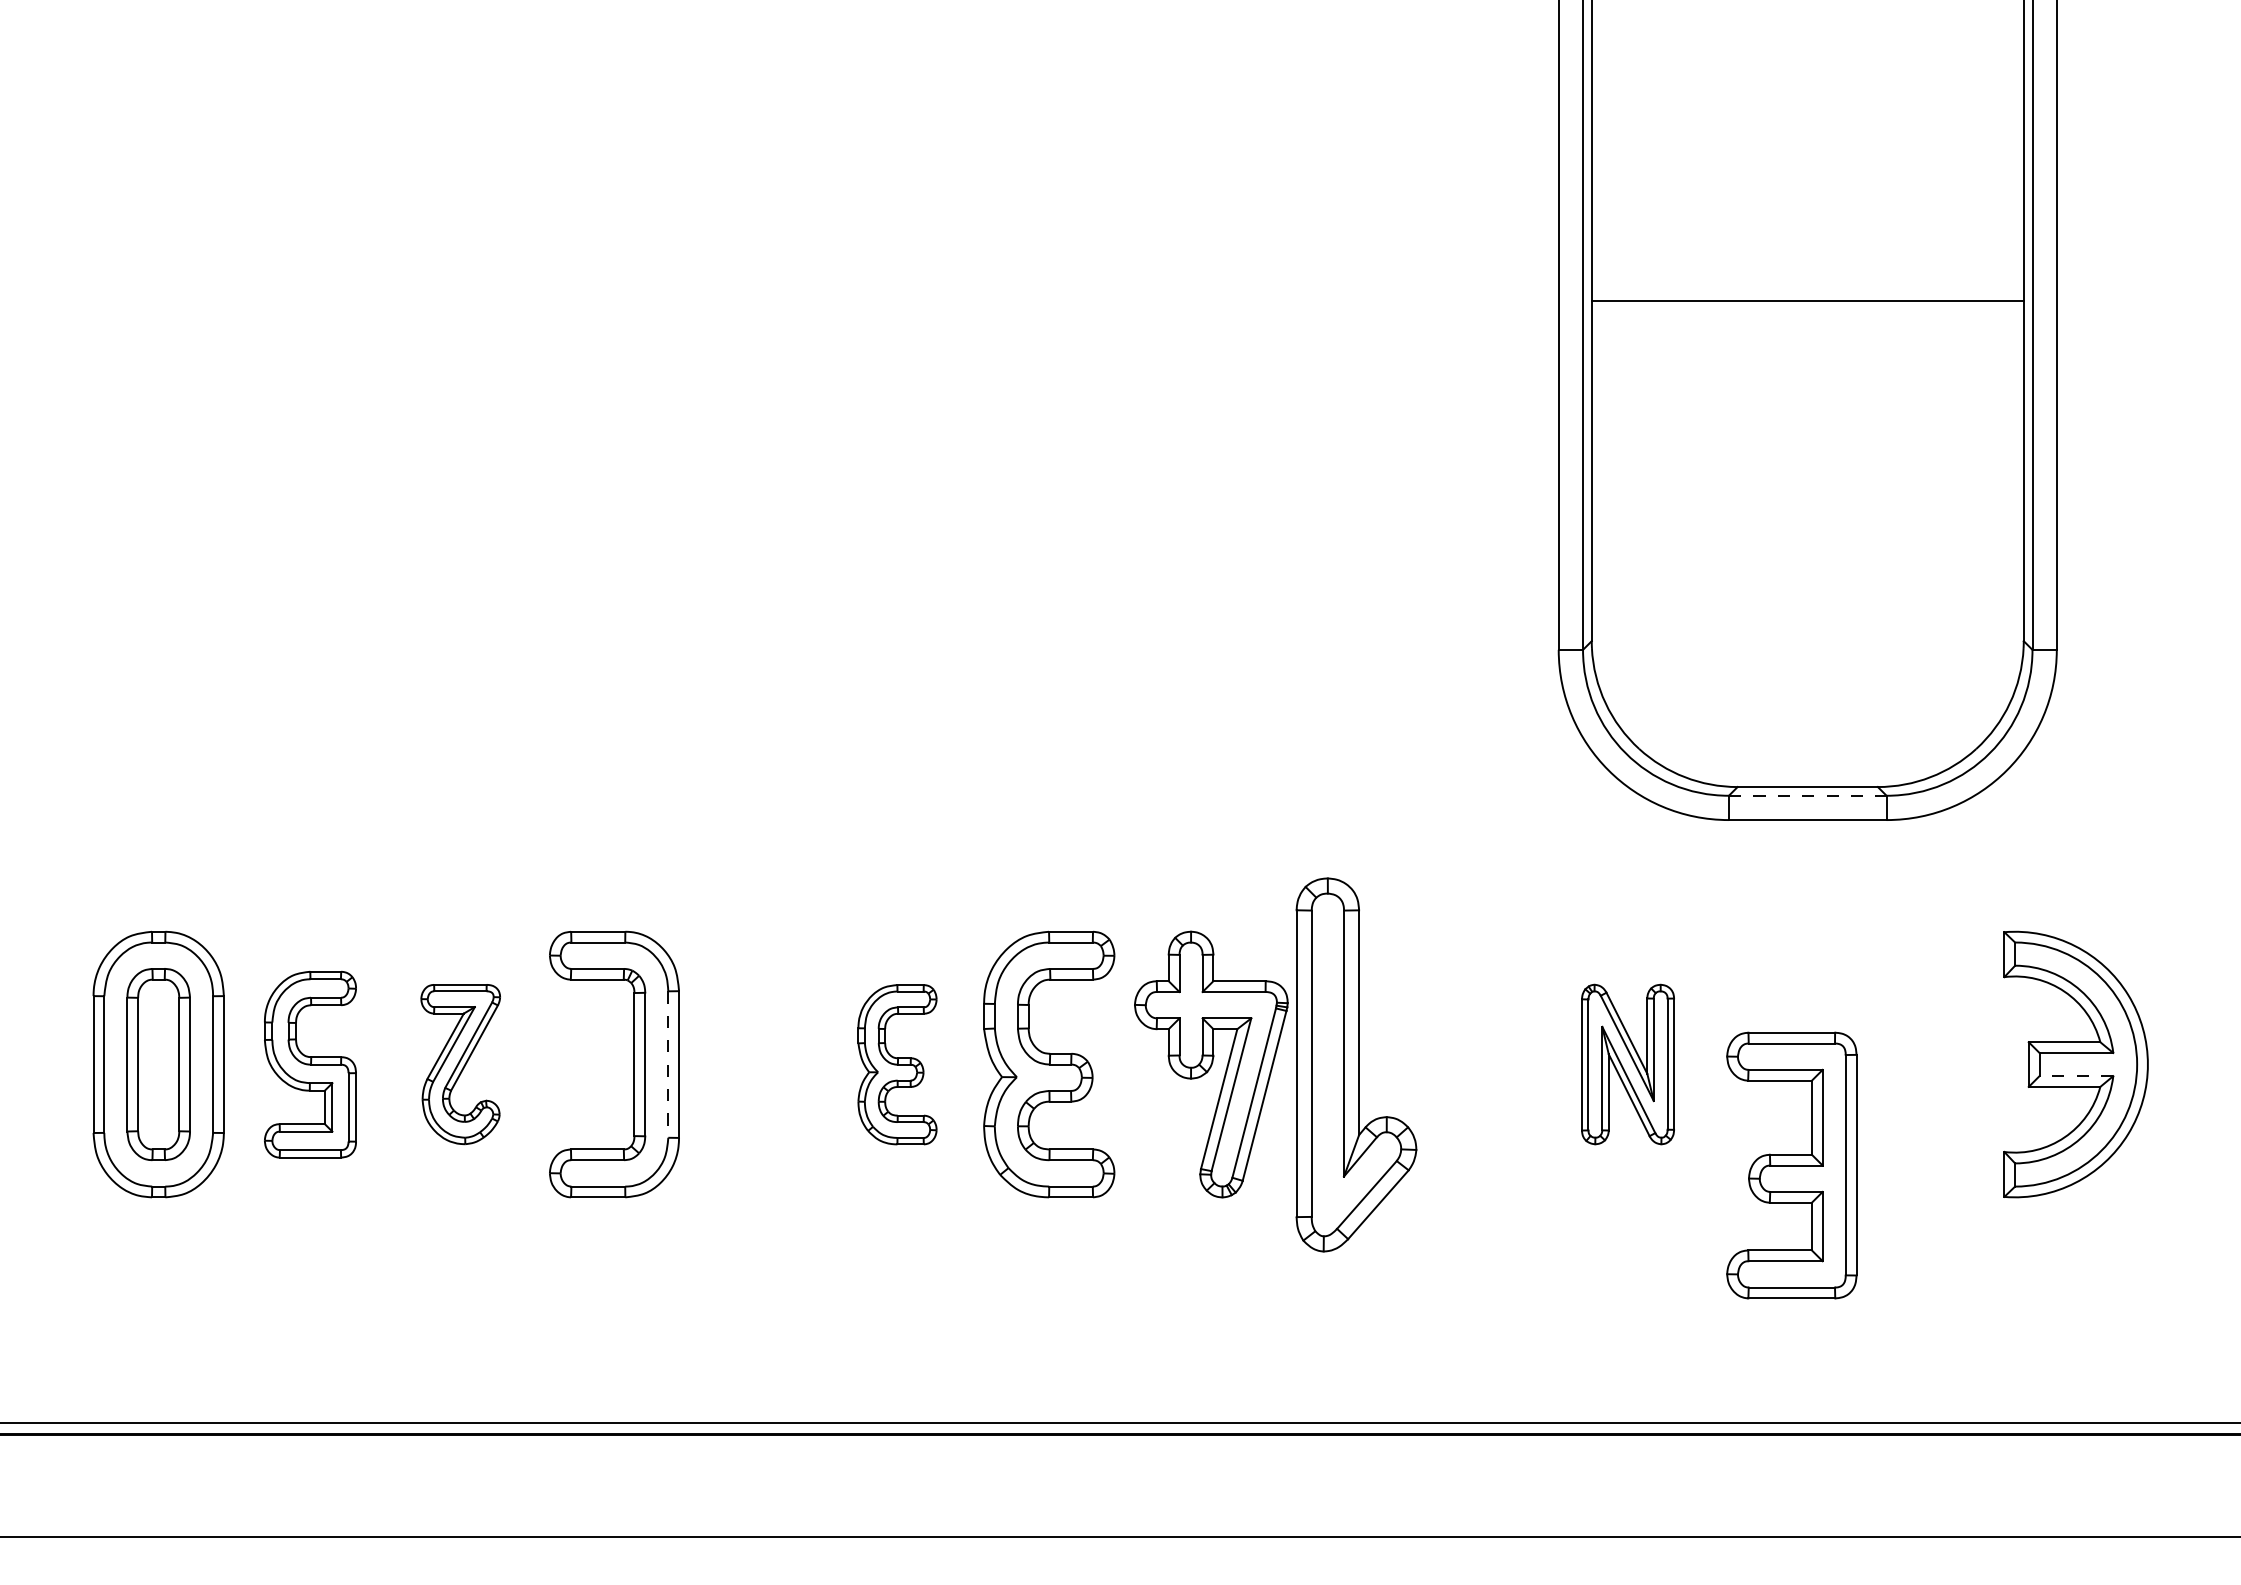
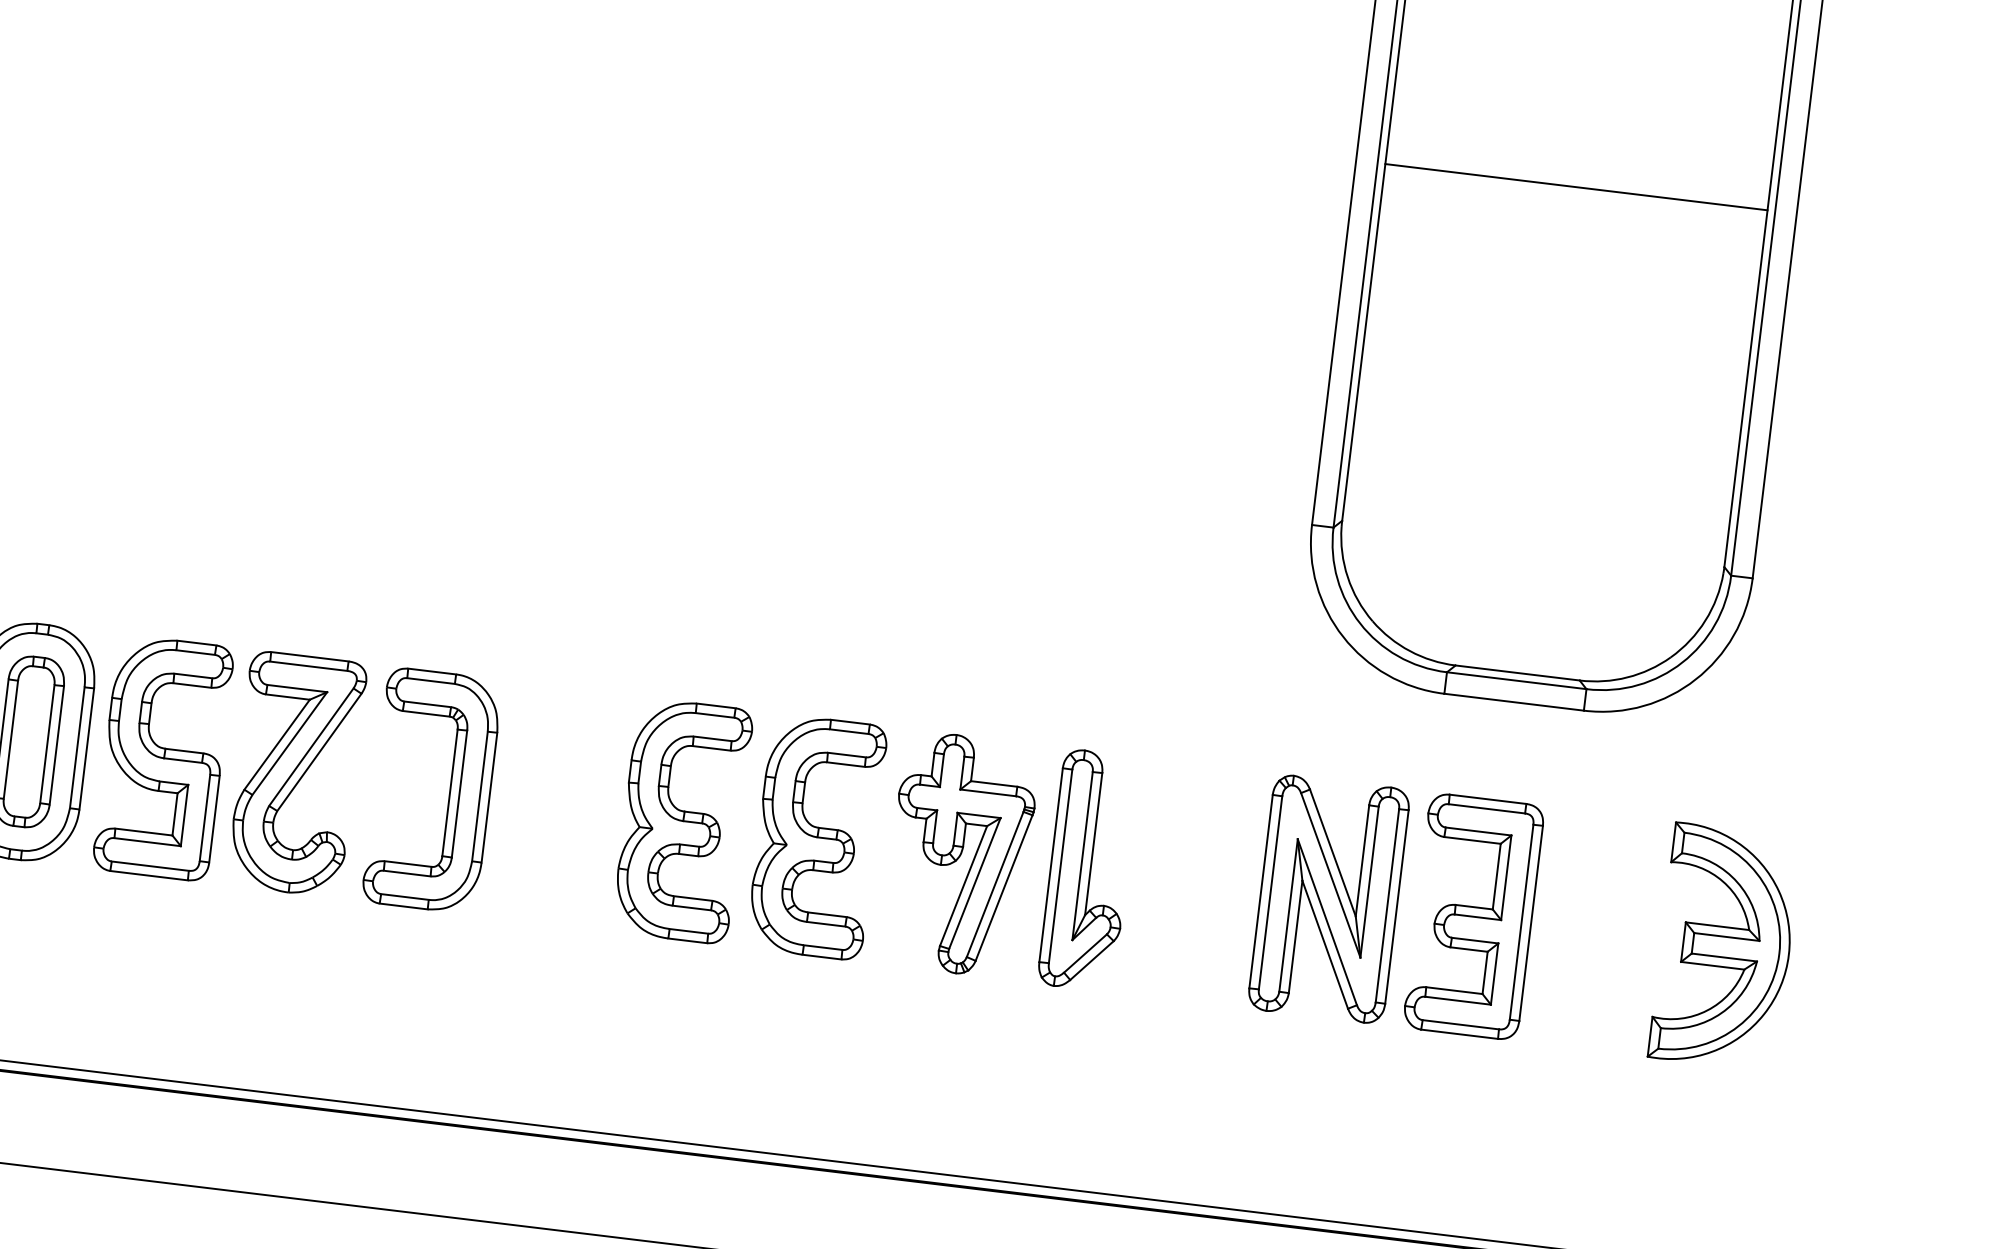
line: (1807, 300) -> (1576, 186), moved
line: (1807, 795) -> (1516, 680), dashed -> solid
part: (310, 1064) -> (163, 758), size x1.43
part: (460, 1064) -> (296, 774), size x1.67
part: (897, 1064) -> (682, 821), size x1.67
part: (1356, 1064) -> (1088, 870), size x0.71
part: (1627, 1064) -> (1328, 899), size x1.67
line: (668, 1065) -> (480, 797), dashed -> solid
line: (2076, 1076) -> (1724, 957), dashed -> solid
part: (1791, 1165) -> (1473, 916), moved

